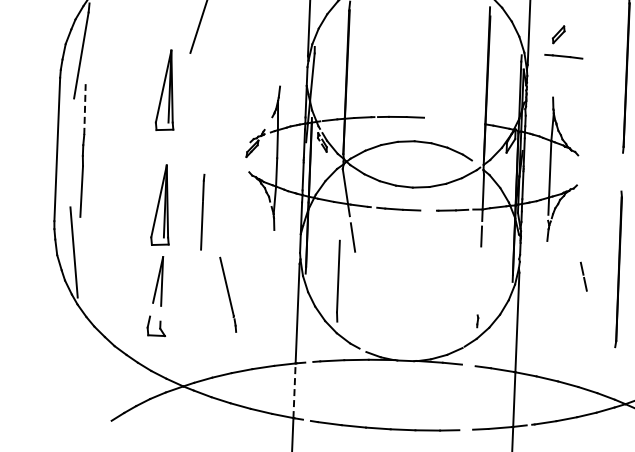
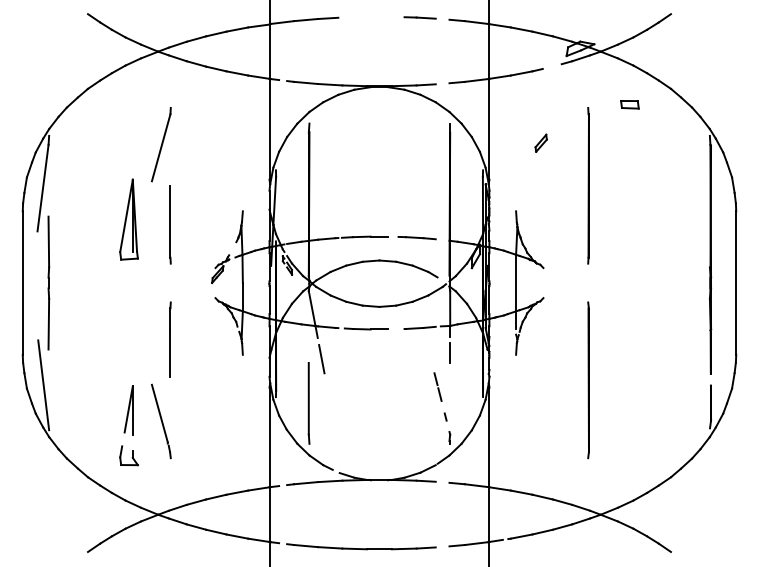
part: (558, 33) -> (540, 142), moved
line: (563, 57) -> (416, 238), moved
line: (207, 96) -> (170, 224), added
line: (84, 108) -> (48, 241), dashed -> solid
part: (160, 205) -> (128, 334), removed
line: (583, 275) -> (437, 385), moved
part: (228, 294) -> (161, 421), moved
line: (474, 299) -> (445, 416), added
line: (294, 390) -> (269, 514), dashed -> solid

